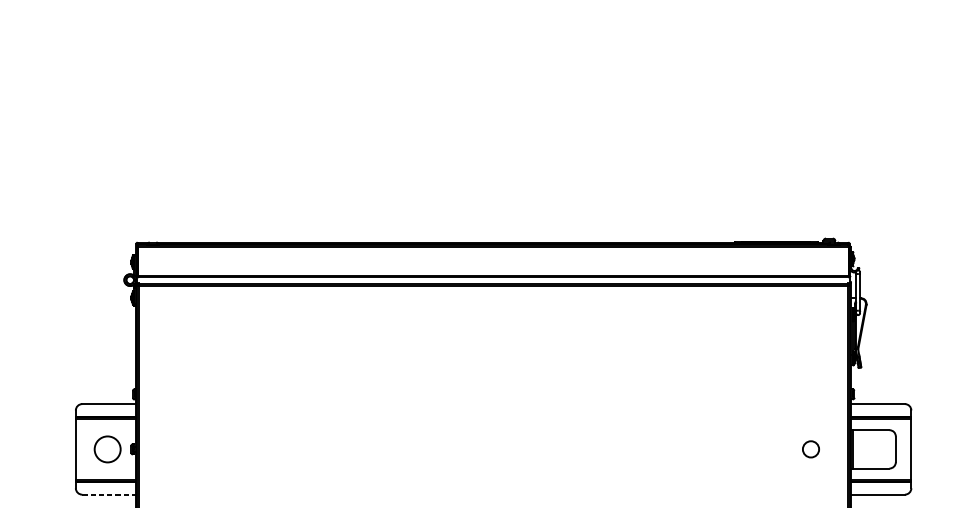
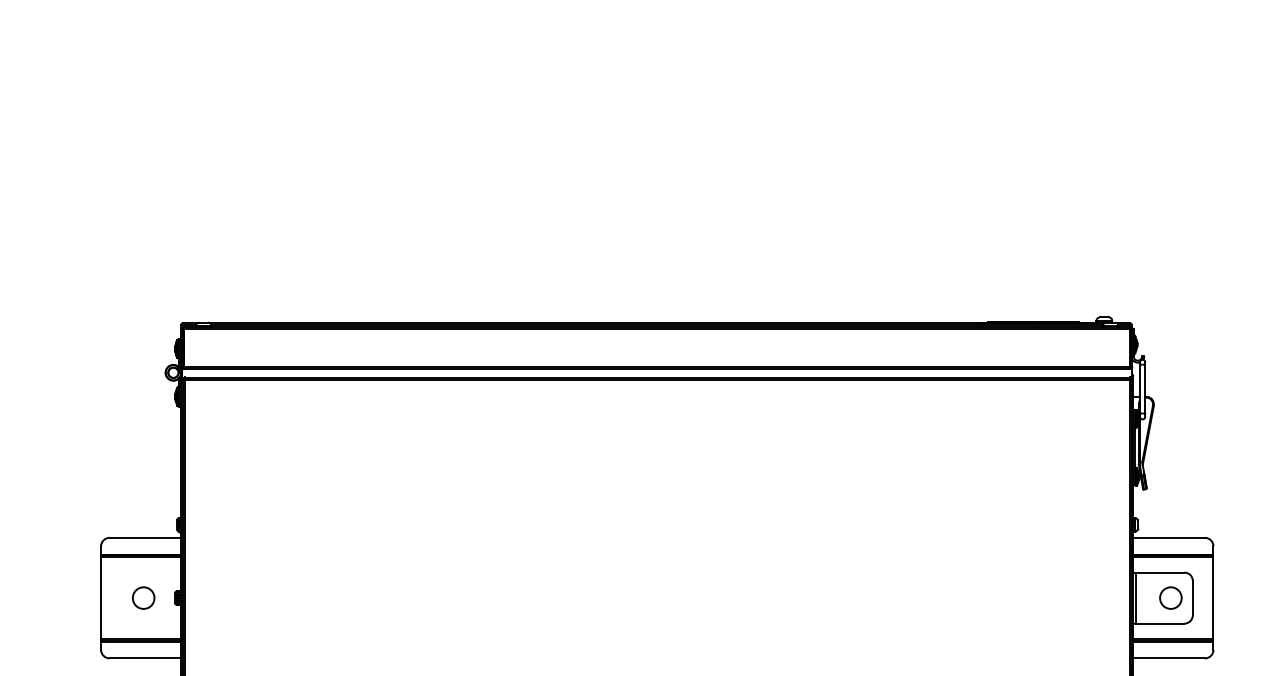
circle: (107, 448) -> (143, 597), size x0.62
circle: (810, 448) -> (1170, 597), moved
line: (109, 494) -> (145, 658), dashed -> solid

